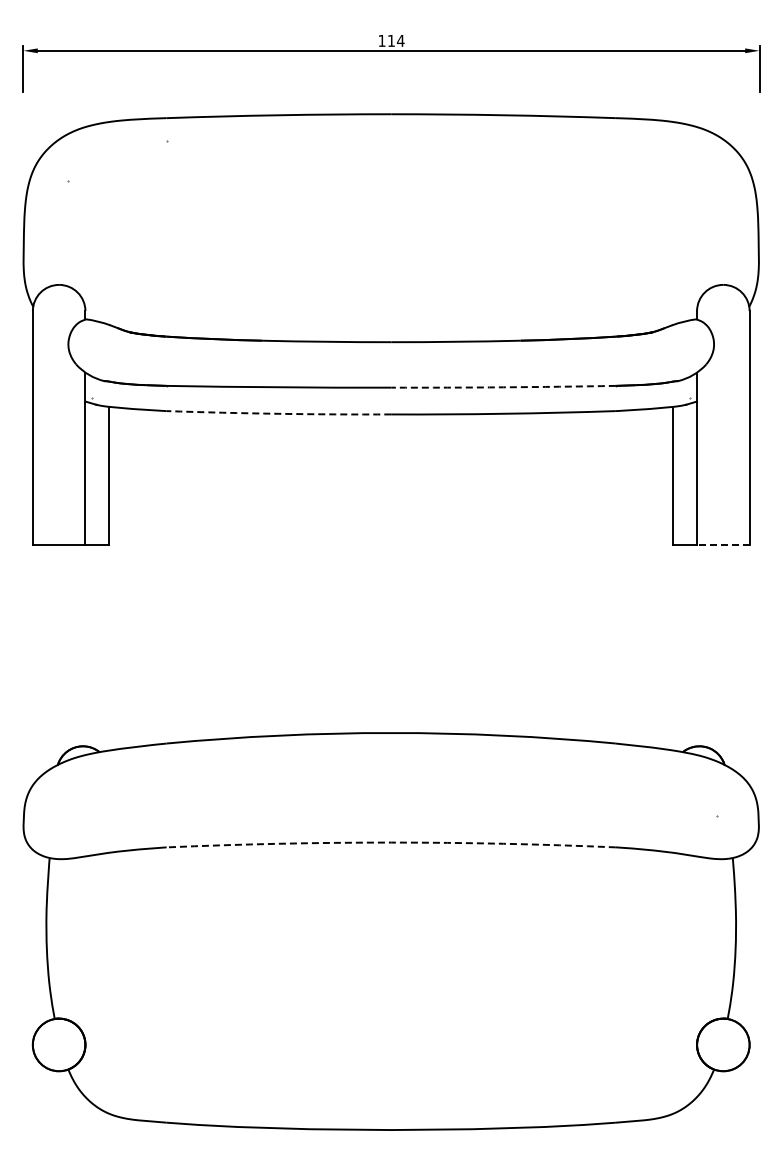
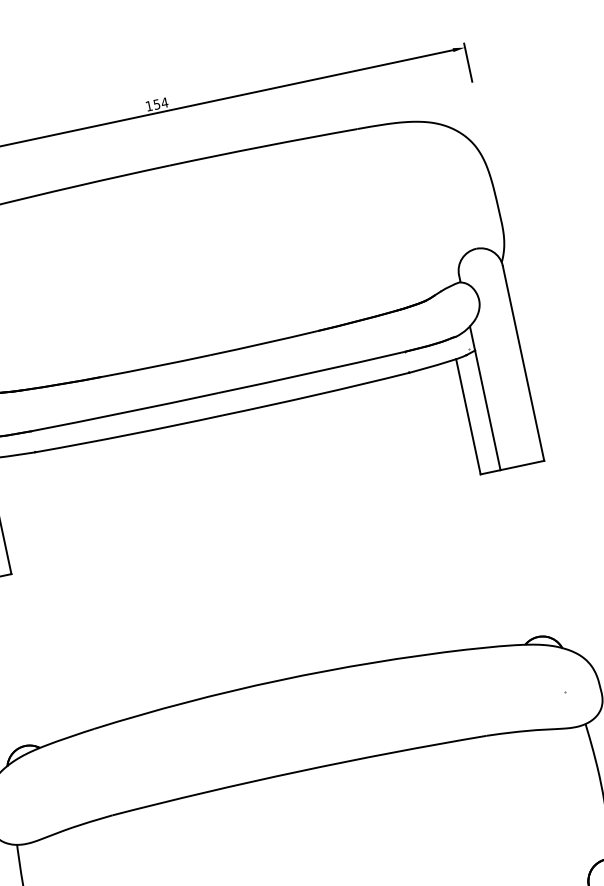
text: (391, 41) -> (157, 104), 114 -> 154
arc: (503, 387) -> (311, 373), dashed -> solid
arc: (278, 413) -> (128, 434), dashed -> solid
line: (722, 545) -> (521, 465), dashed -> solid
arc: (391, 842) -> (298, 771), dashed -> solid

